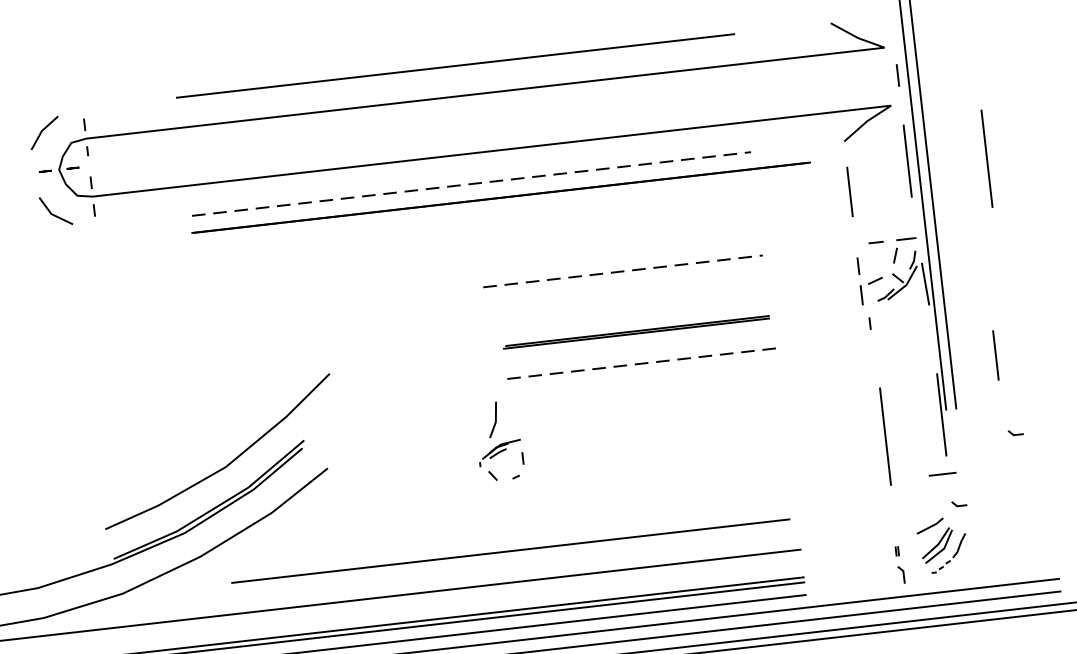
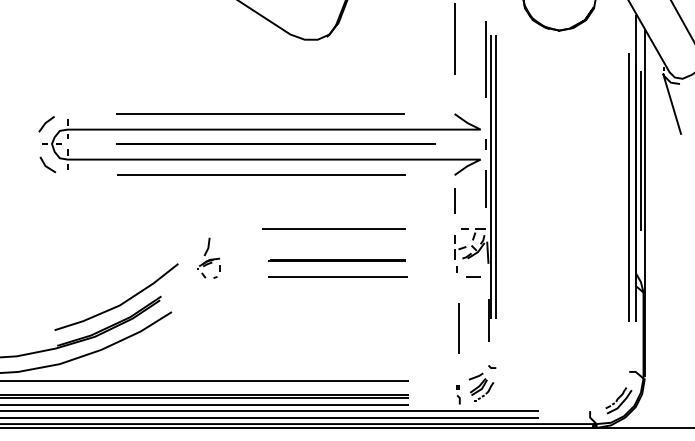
line: (987, 159) -> (526, 192), removed
line: (471, 184) -> (261, 175), dashed -> solid
line: (499, 197) -> (275, 143), moved
line: (623, 271) -> (334, 228), dashed -> solid
line: (995, 353) -> (519, 292), removed
line: (640, 363) -> (337, 276), dashed -> solid
line: (1016, 433) -> (525, 334), removed
part: (498, 440) -> (208, 257), moved
line: (942, 473) -> (473, 276), moved
line: (510, 550) -> (260, 364), removed

